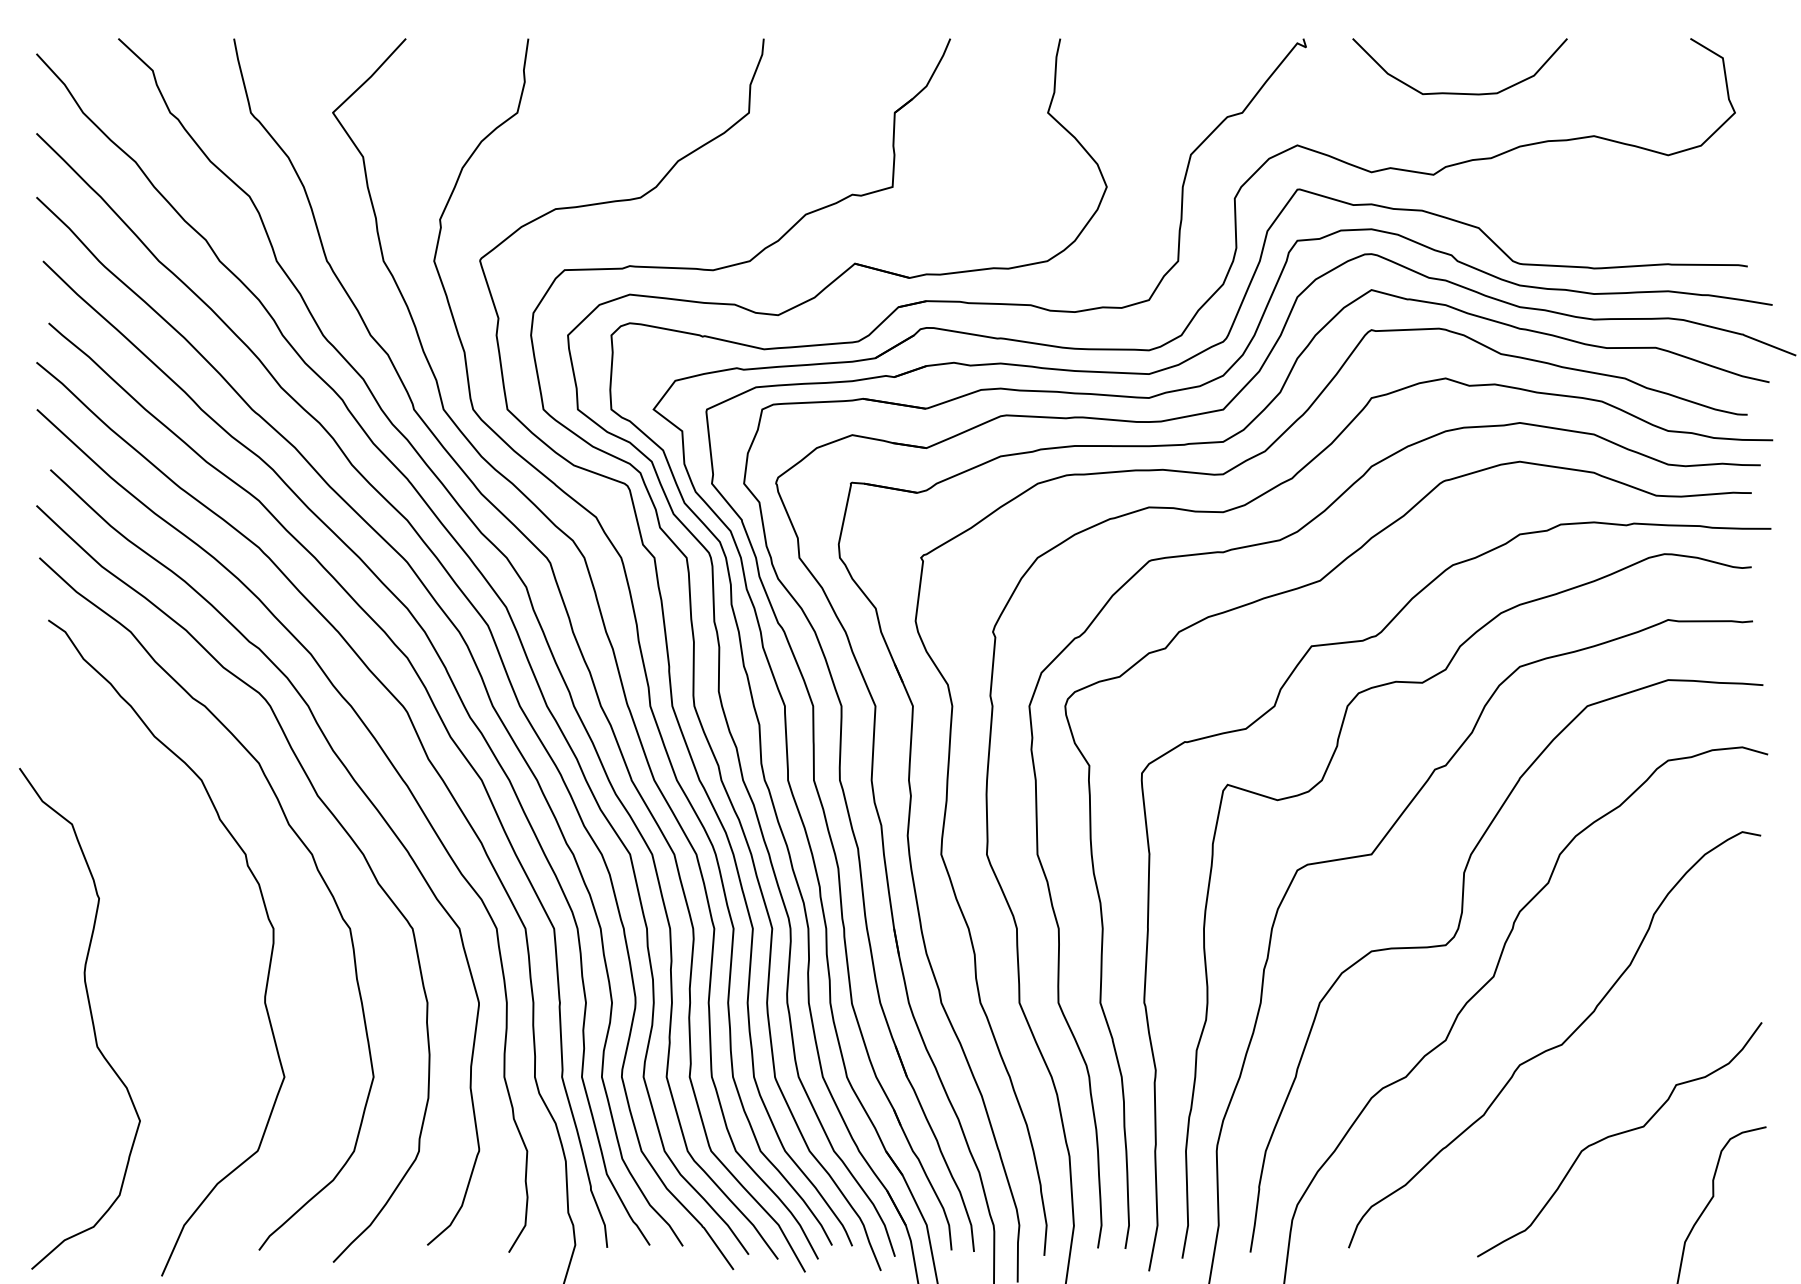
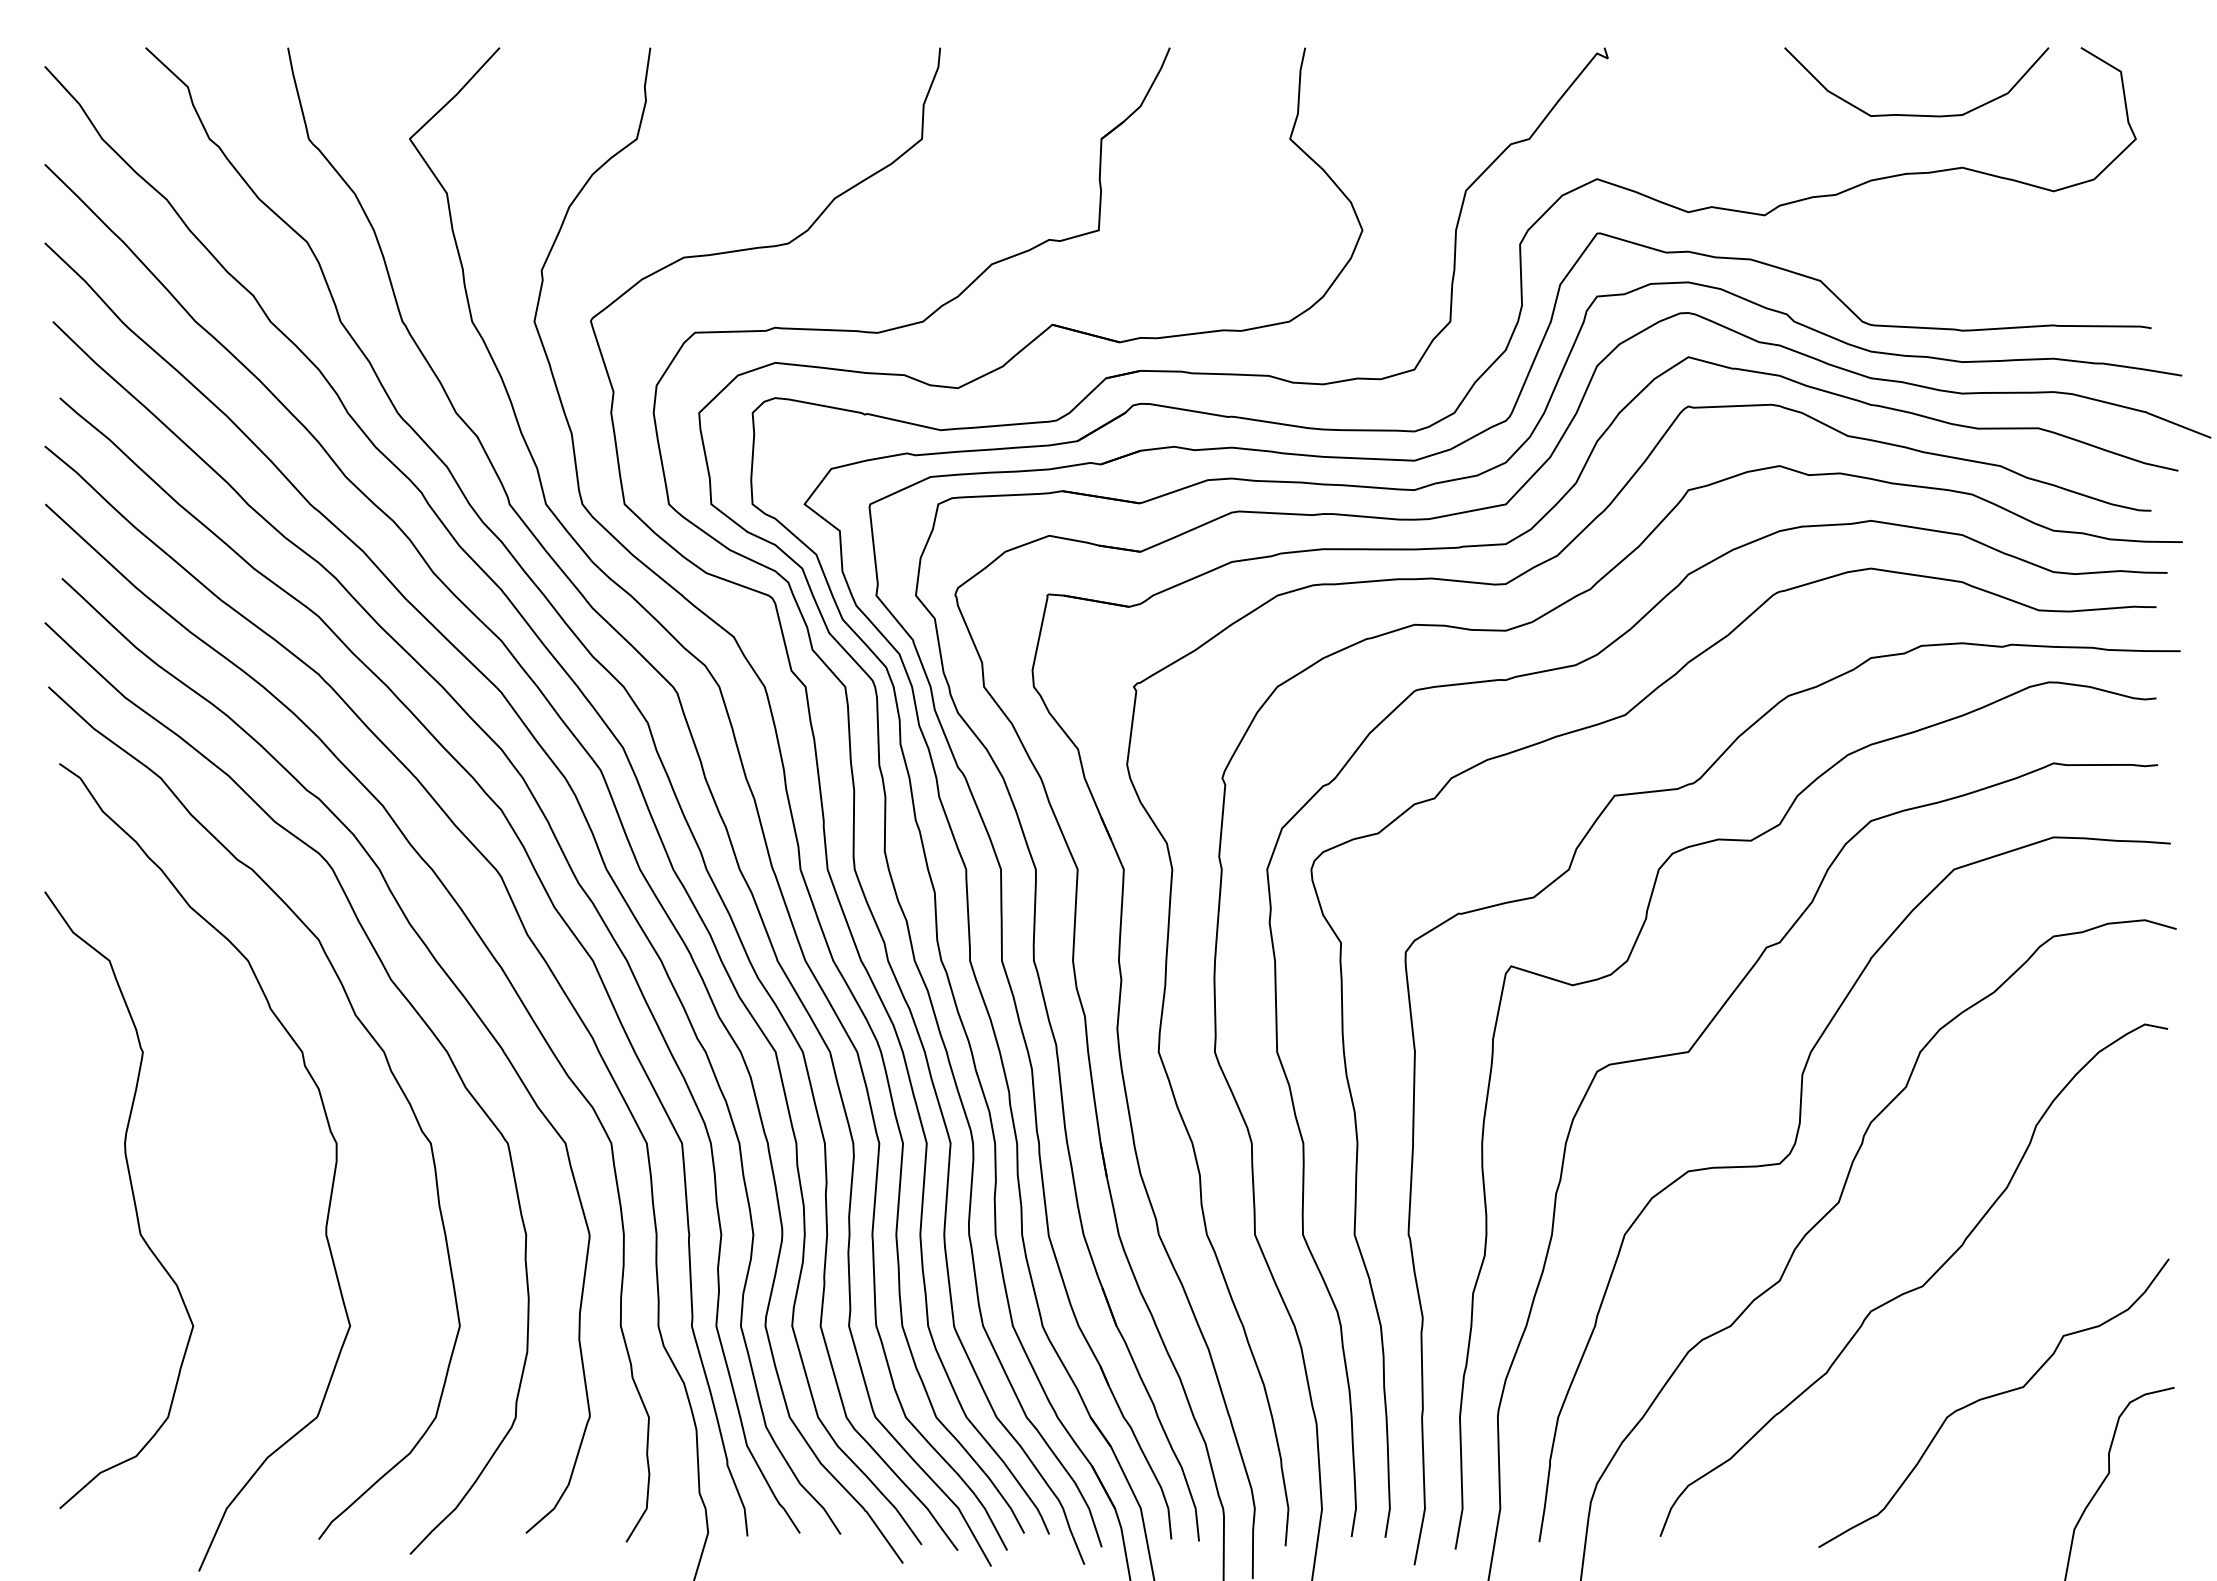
curve: (1459, 92) -> (1916, 114), moved
curve: (90, 1016) -> (132, 1197), moved

